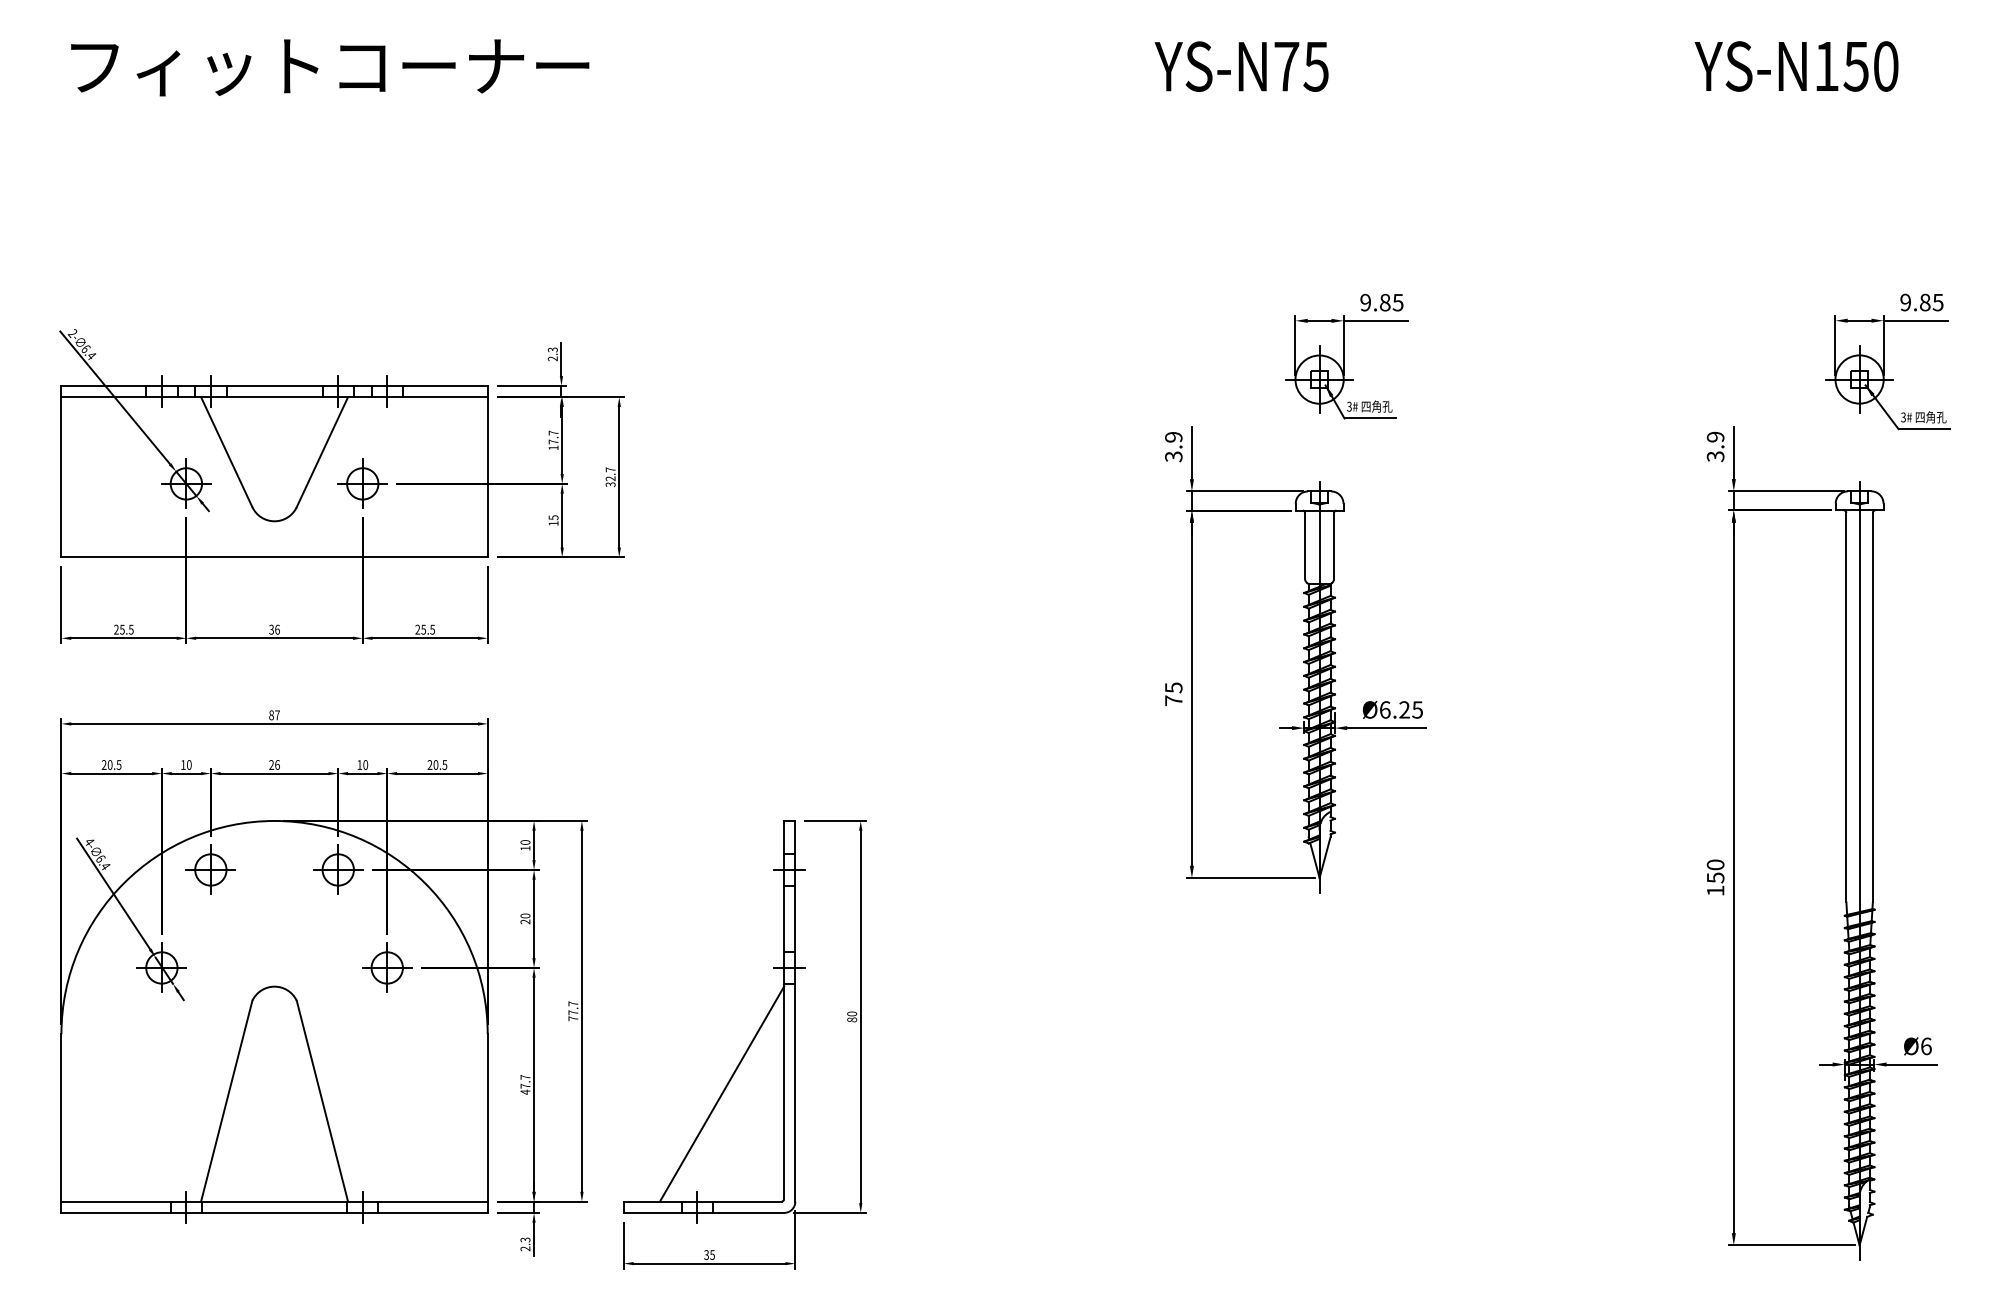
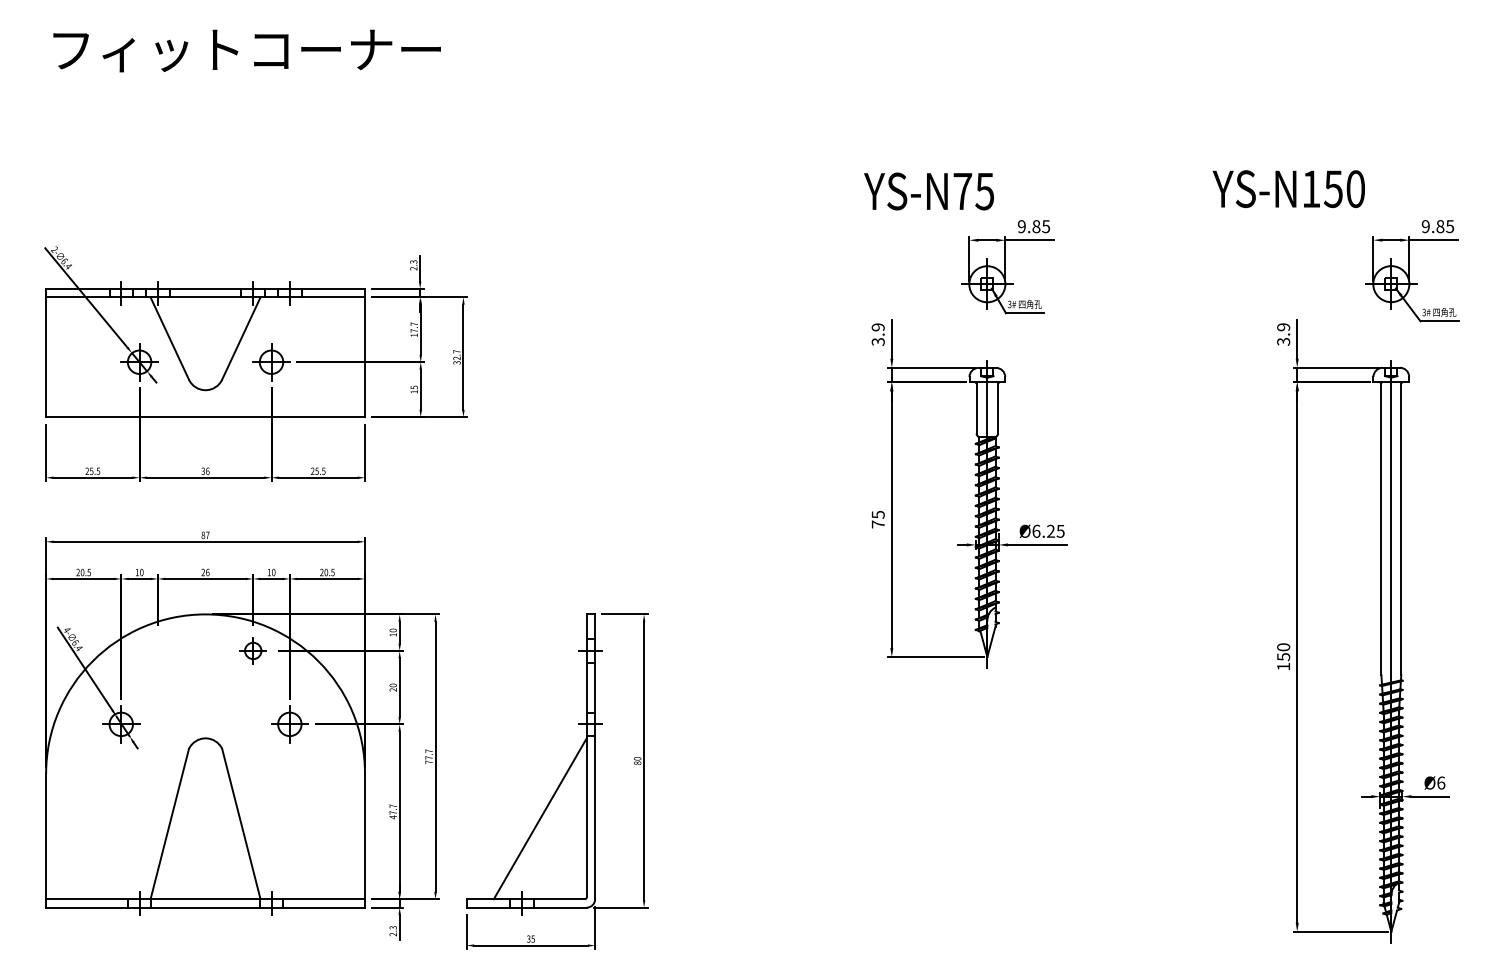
text: (1241, 66) -> (928, 191), moved
text: (1796, 66) -> (1288, 189), moved
part: (210, 869) -> (157, 650), removed
part: (338, 869) -> (253, 650), size x0.7

